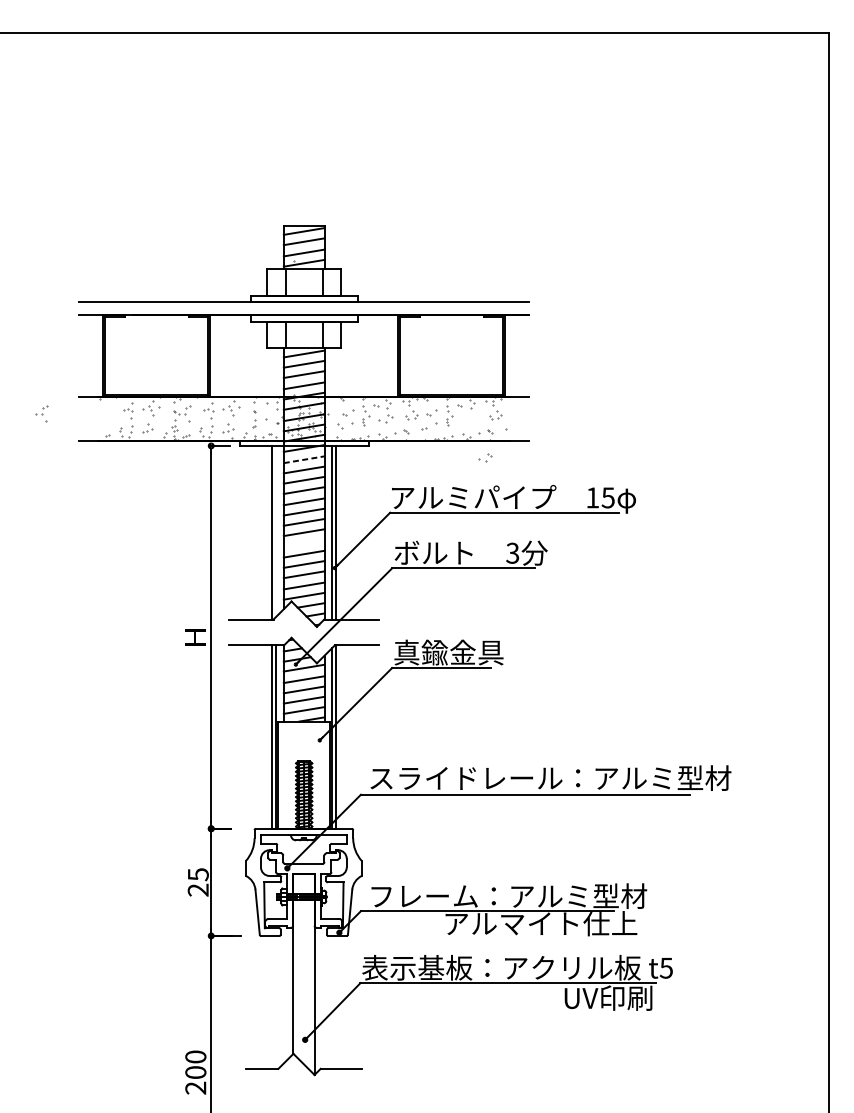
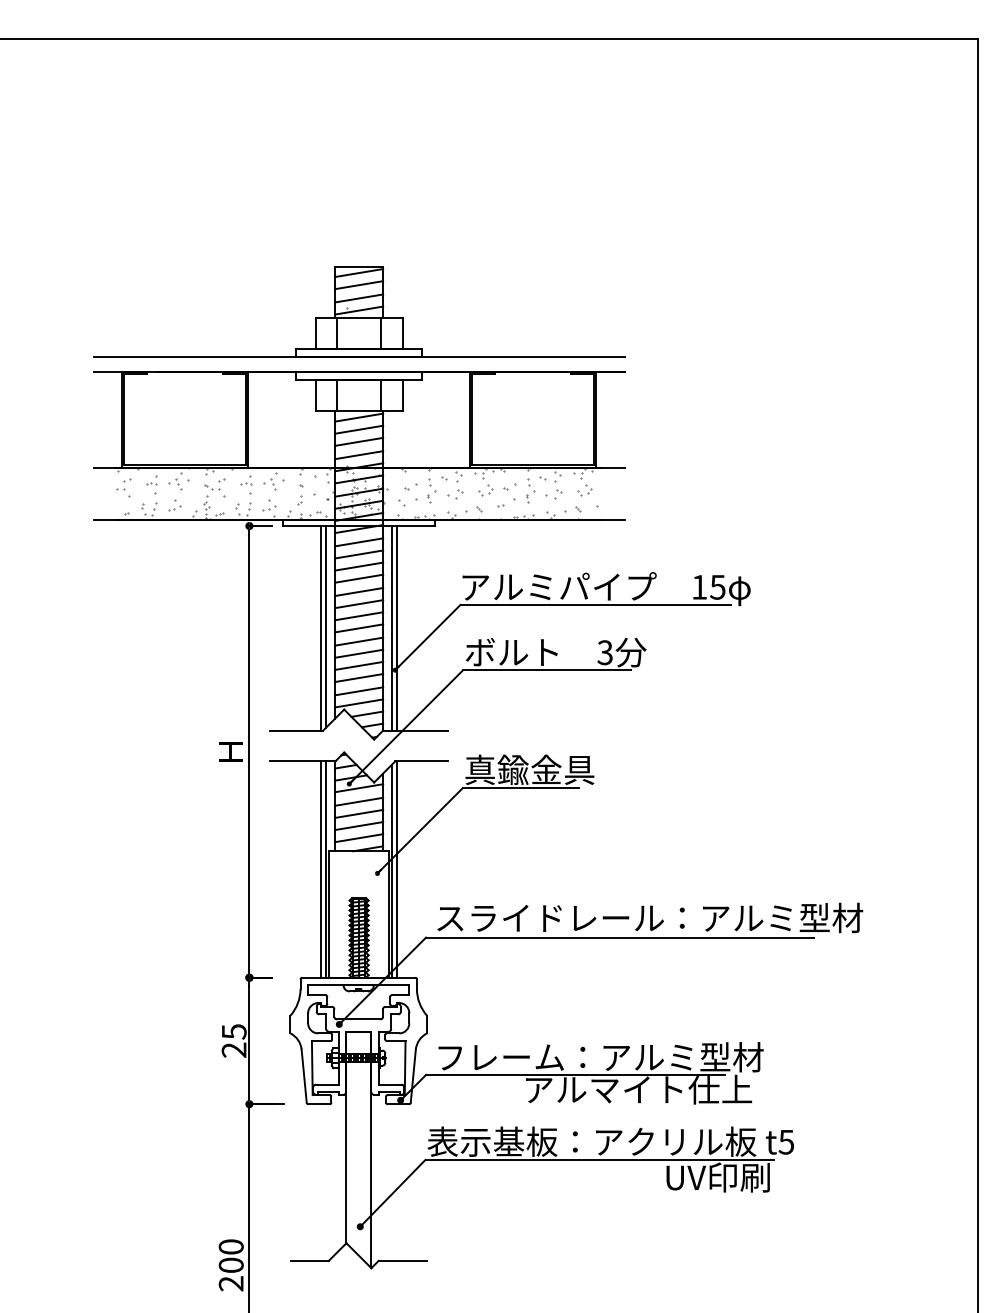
part: (41, 413) -> (123, 487), moved
part: (485, 458) -> (553, 494), moved
line: (304, 459) -> (359, 542), dashed -> solid
line: (276, 531) -> (326, 626), added
line: (304, 543) -> (359, 641), added

